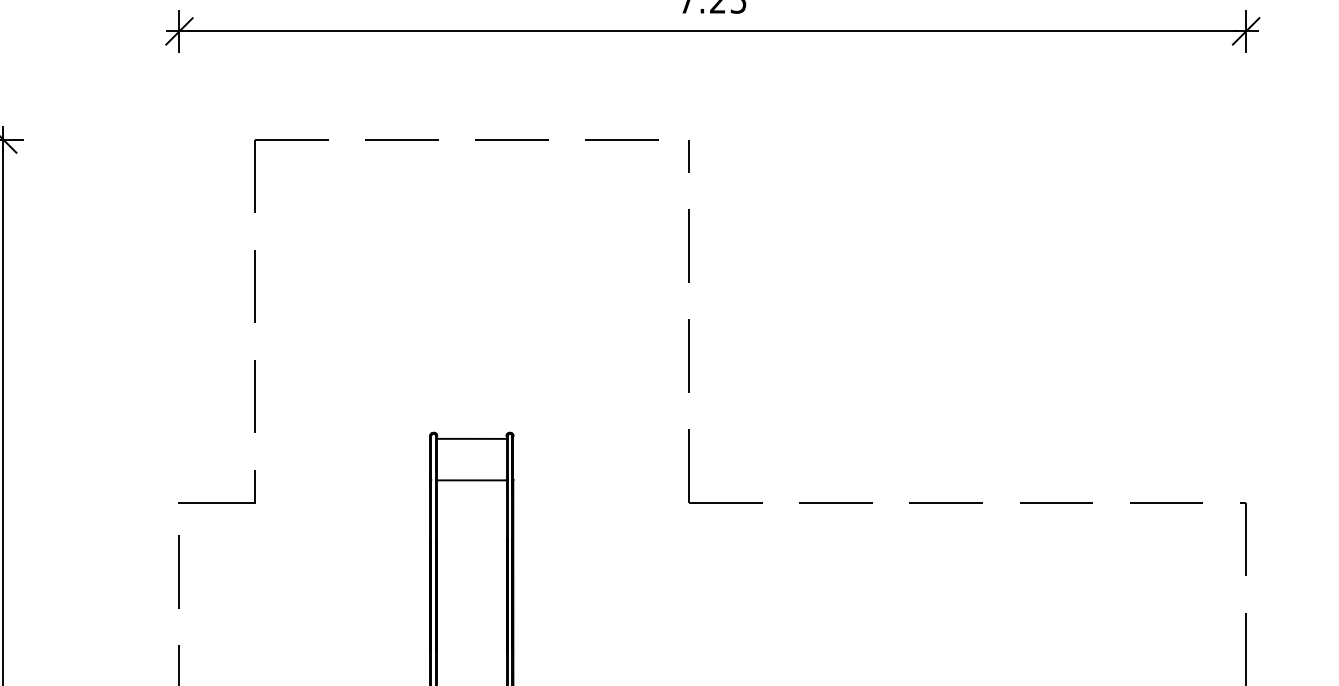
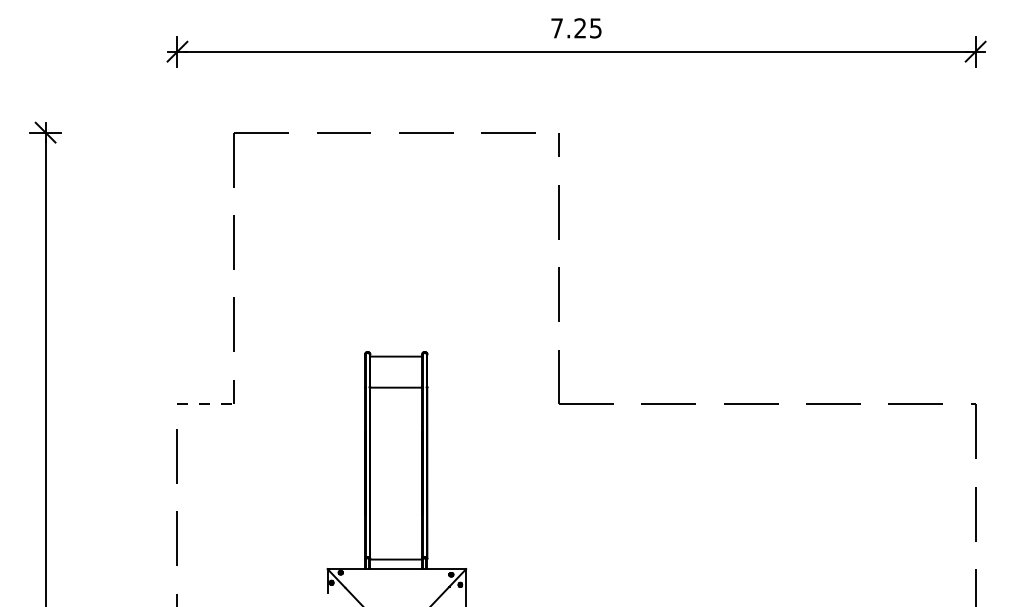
line: (218, 502) -> (206, 404), solid -> dashed

